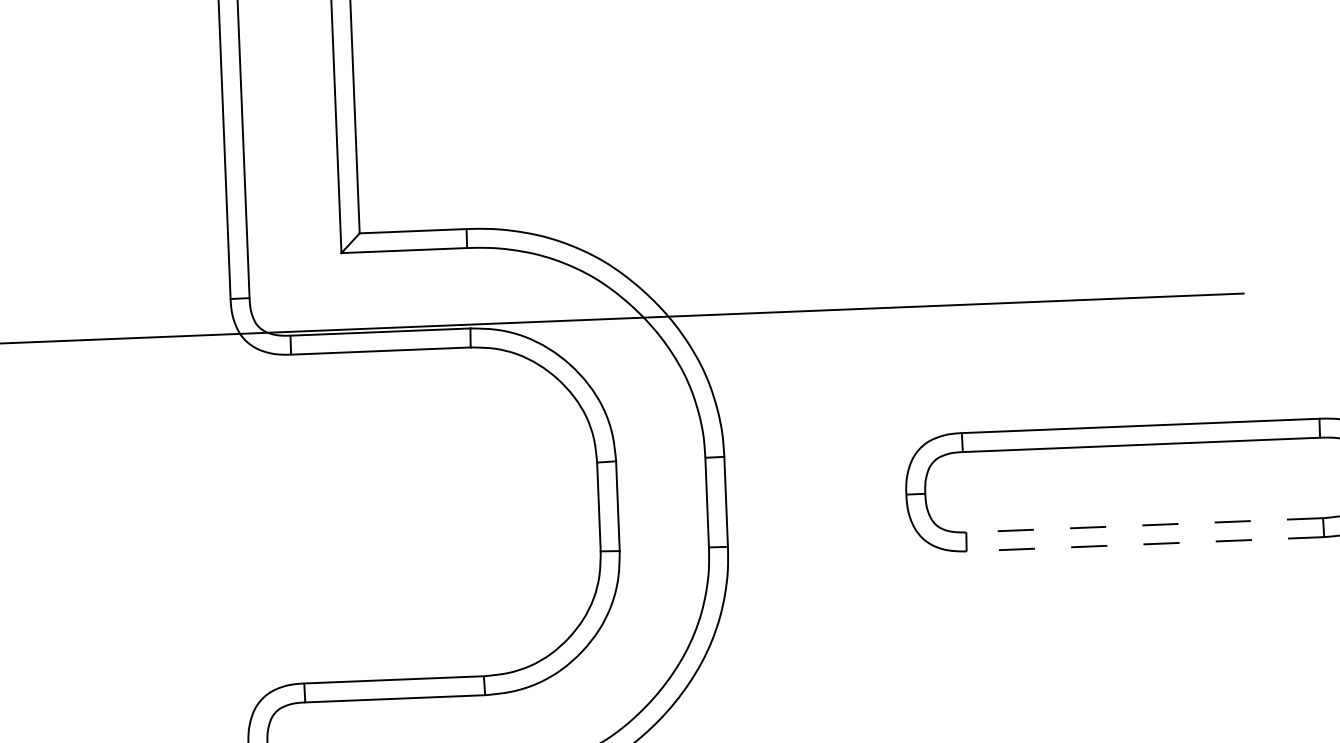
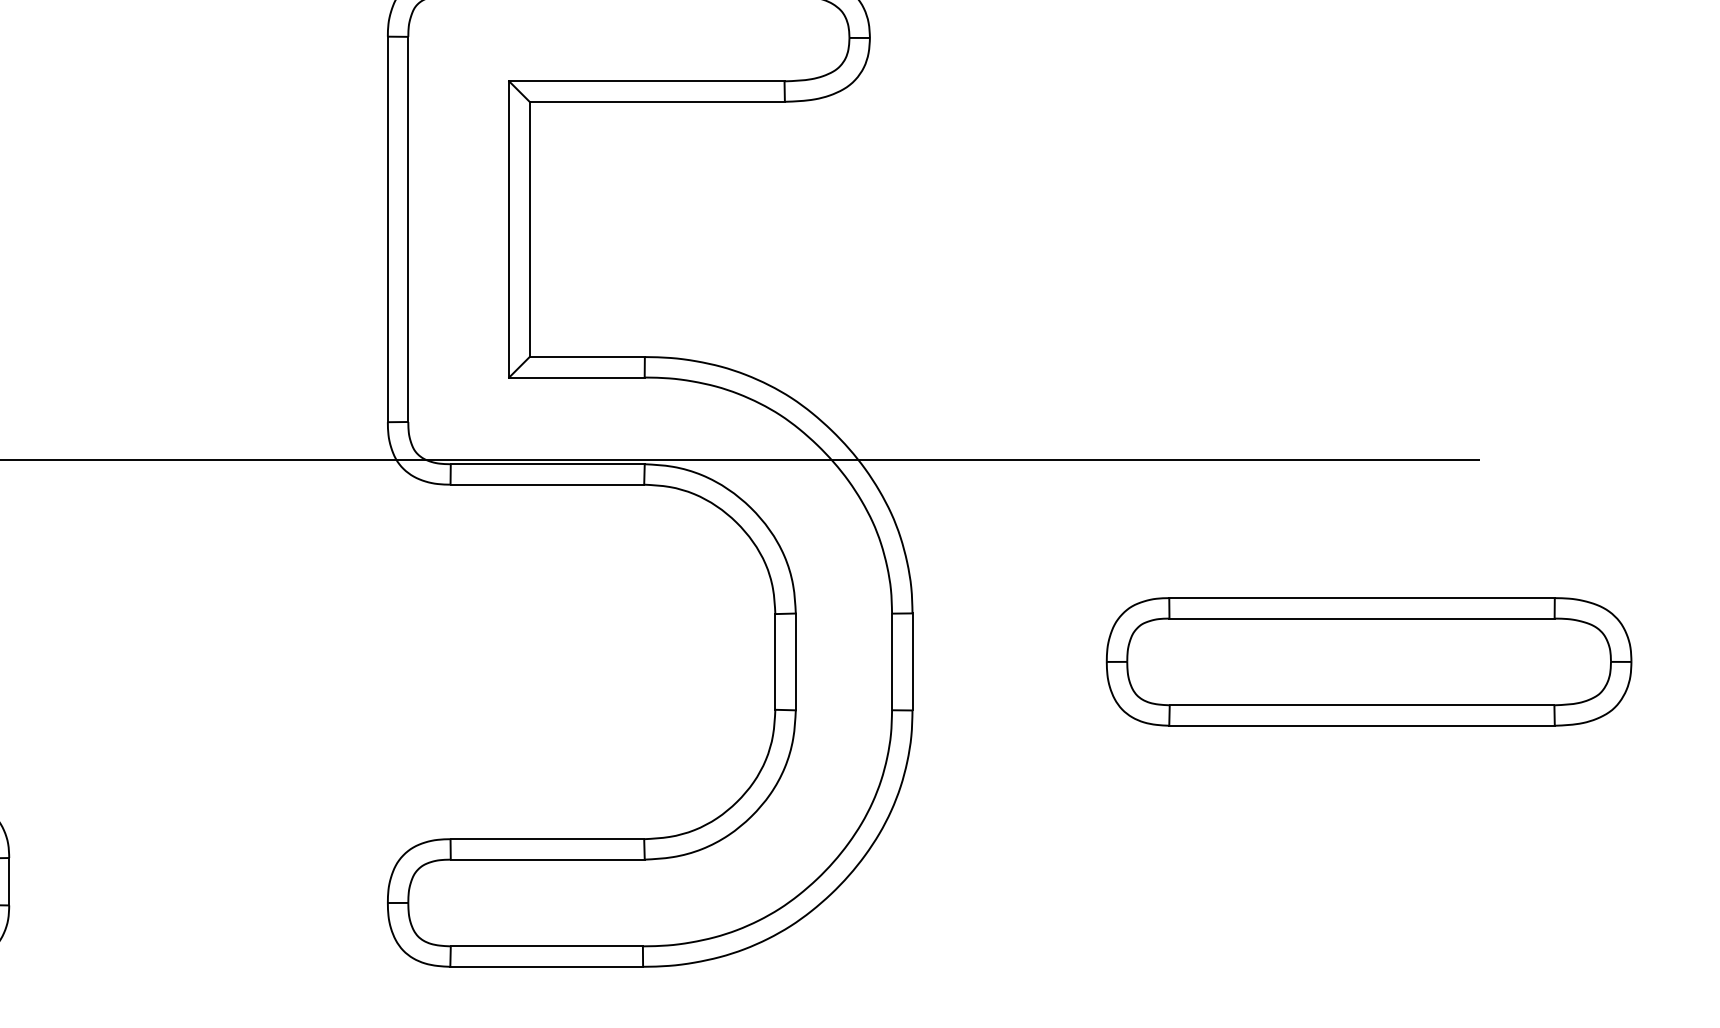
line: (1144, 525) -> (1361, 705), dashed -> solid
line: (1145, 544) -> (1362, 725), dashed -> solid

